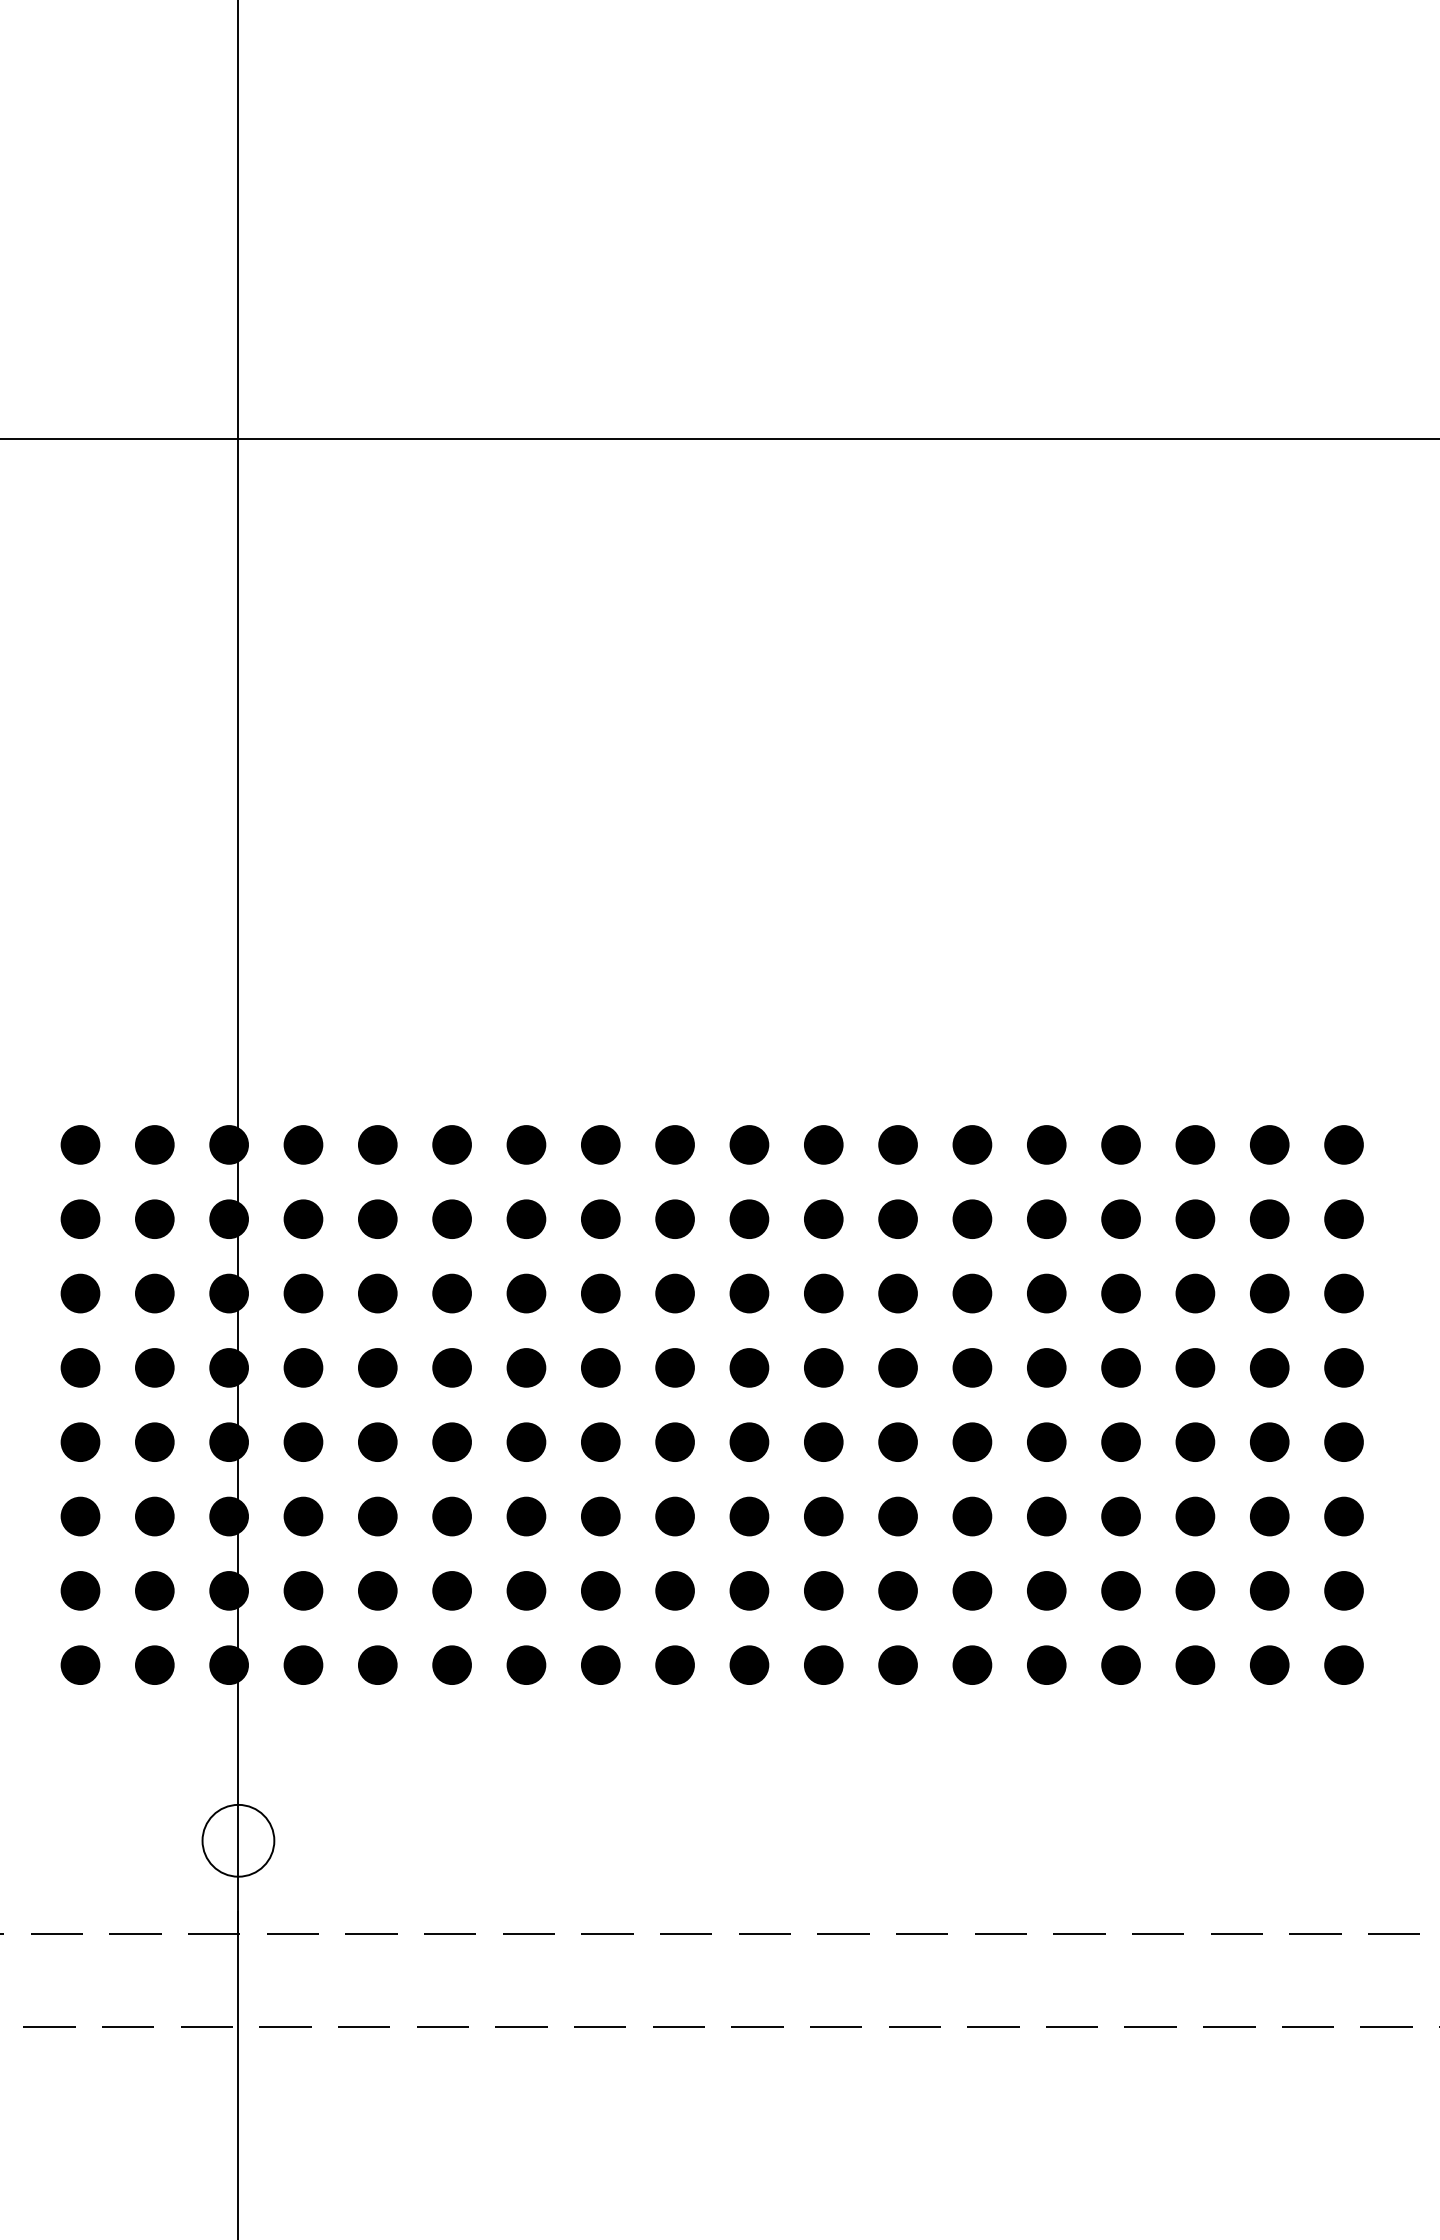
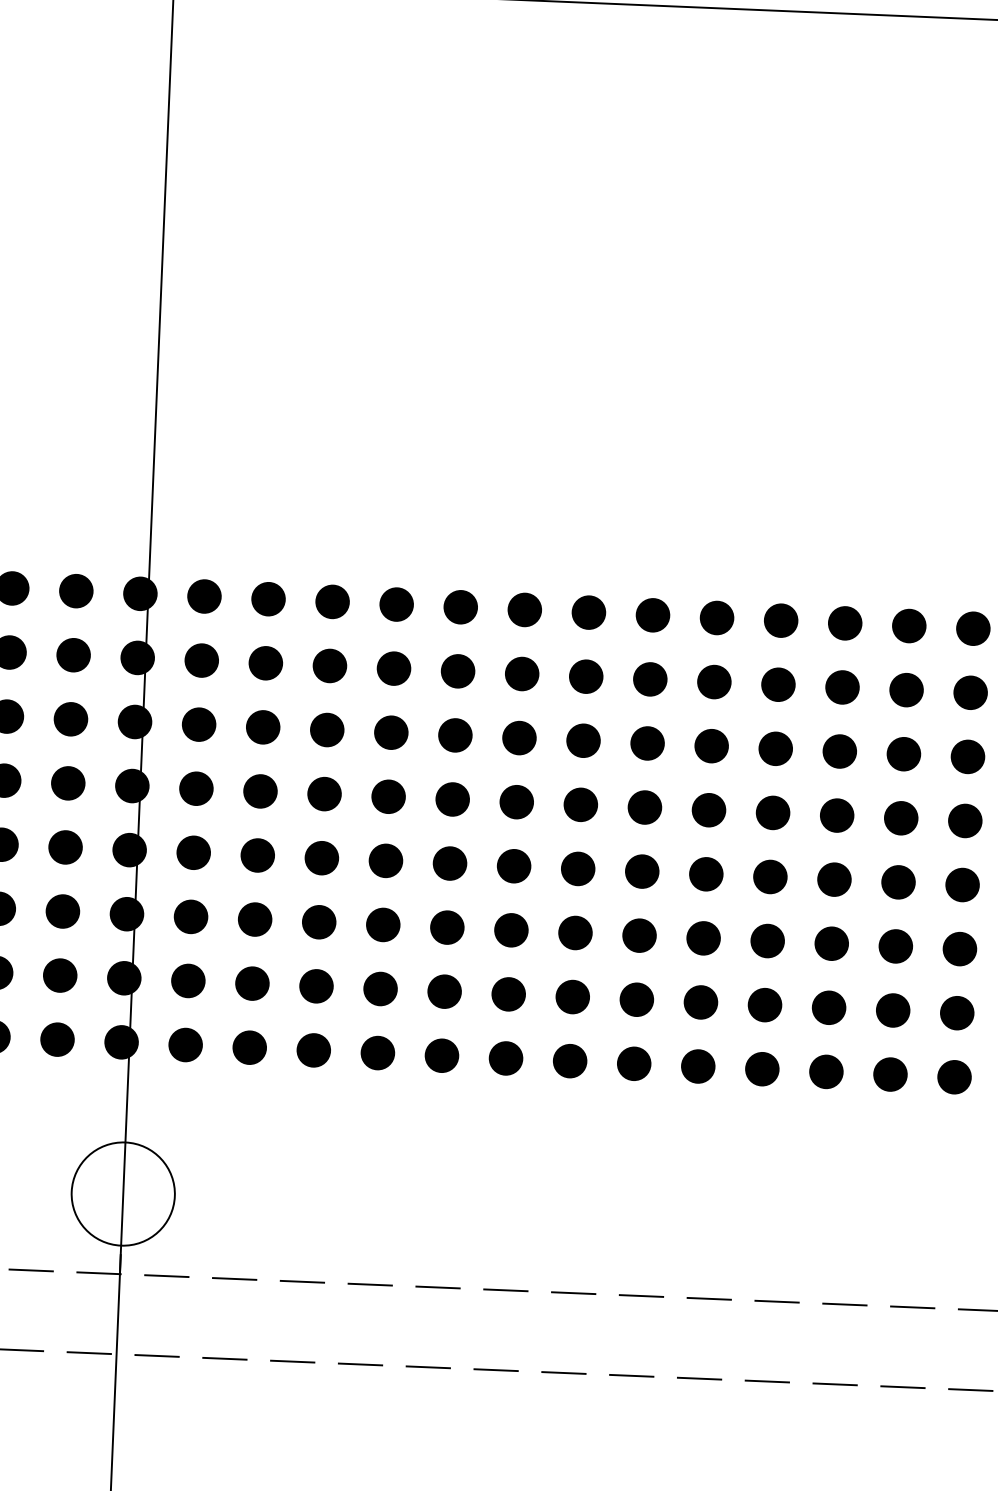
circle: (238, 1840) -> (123, 1193), size x1.67

